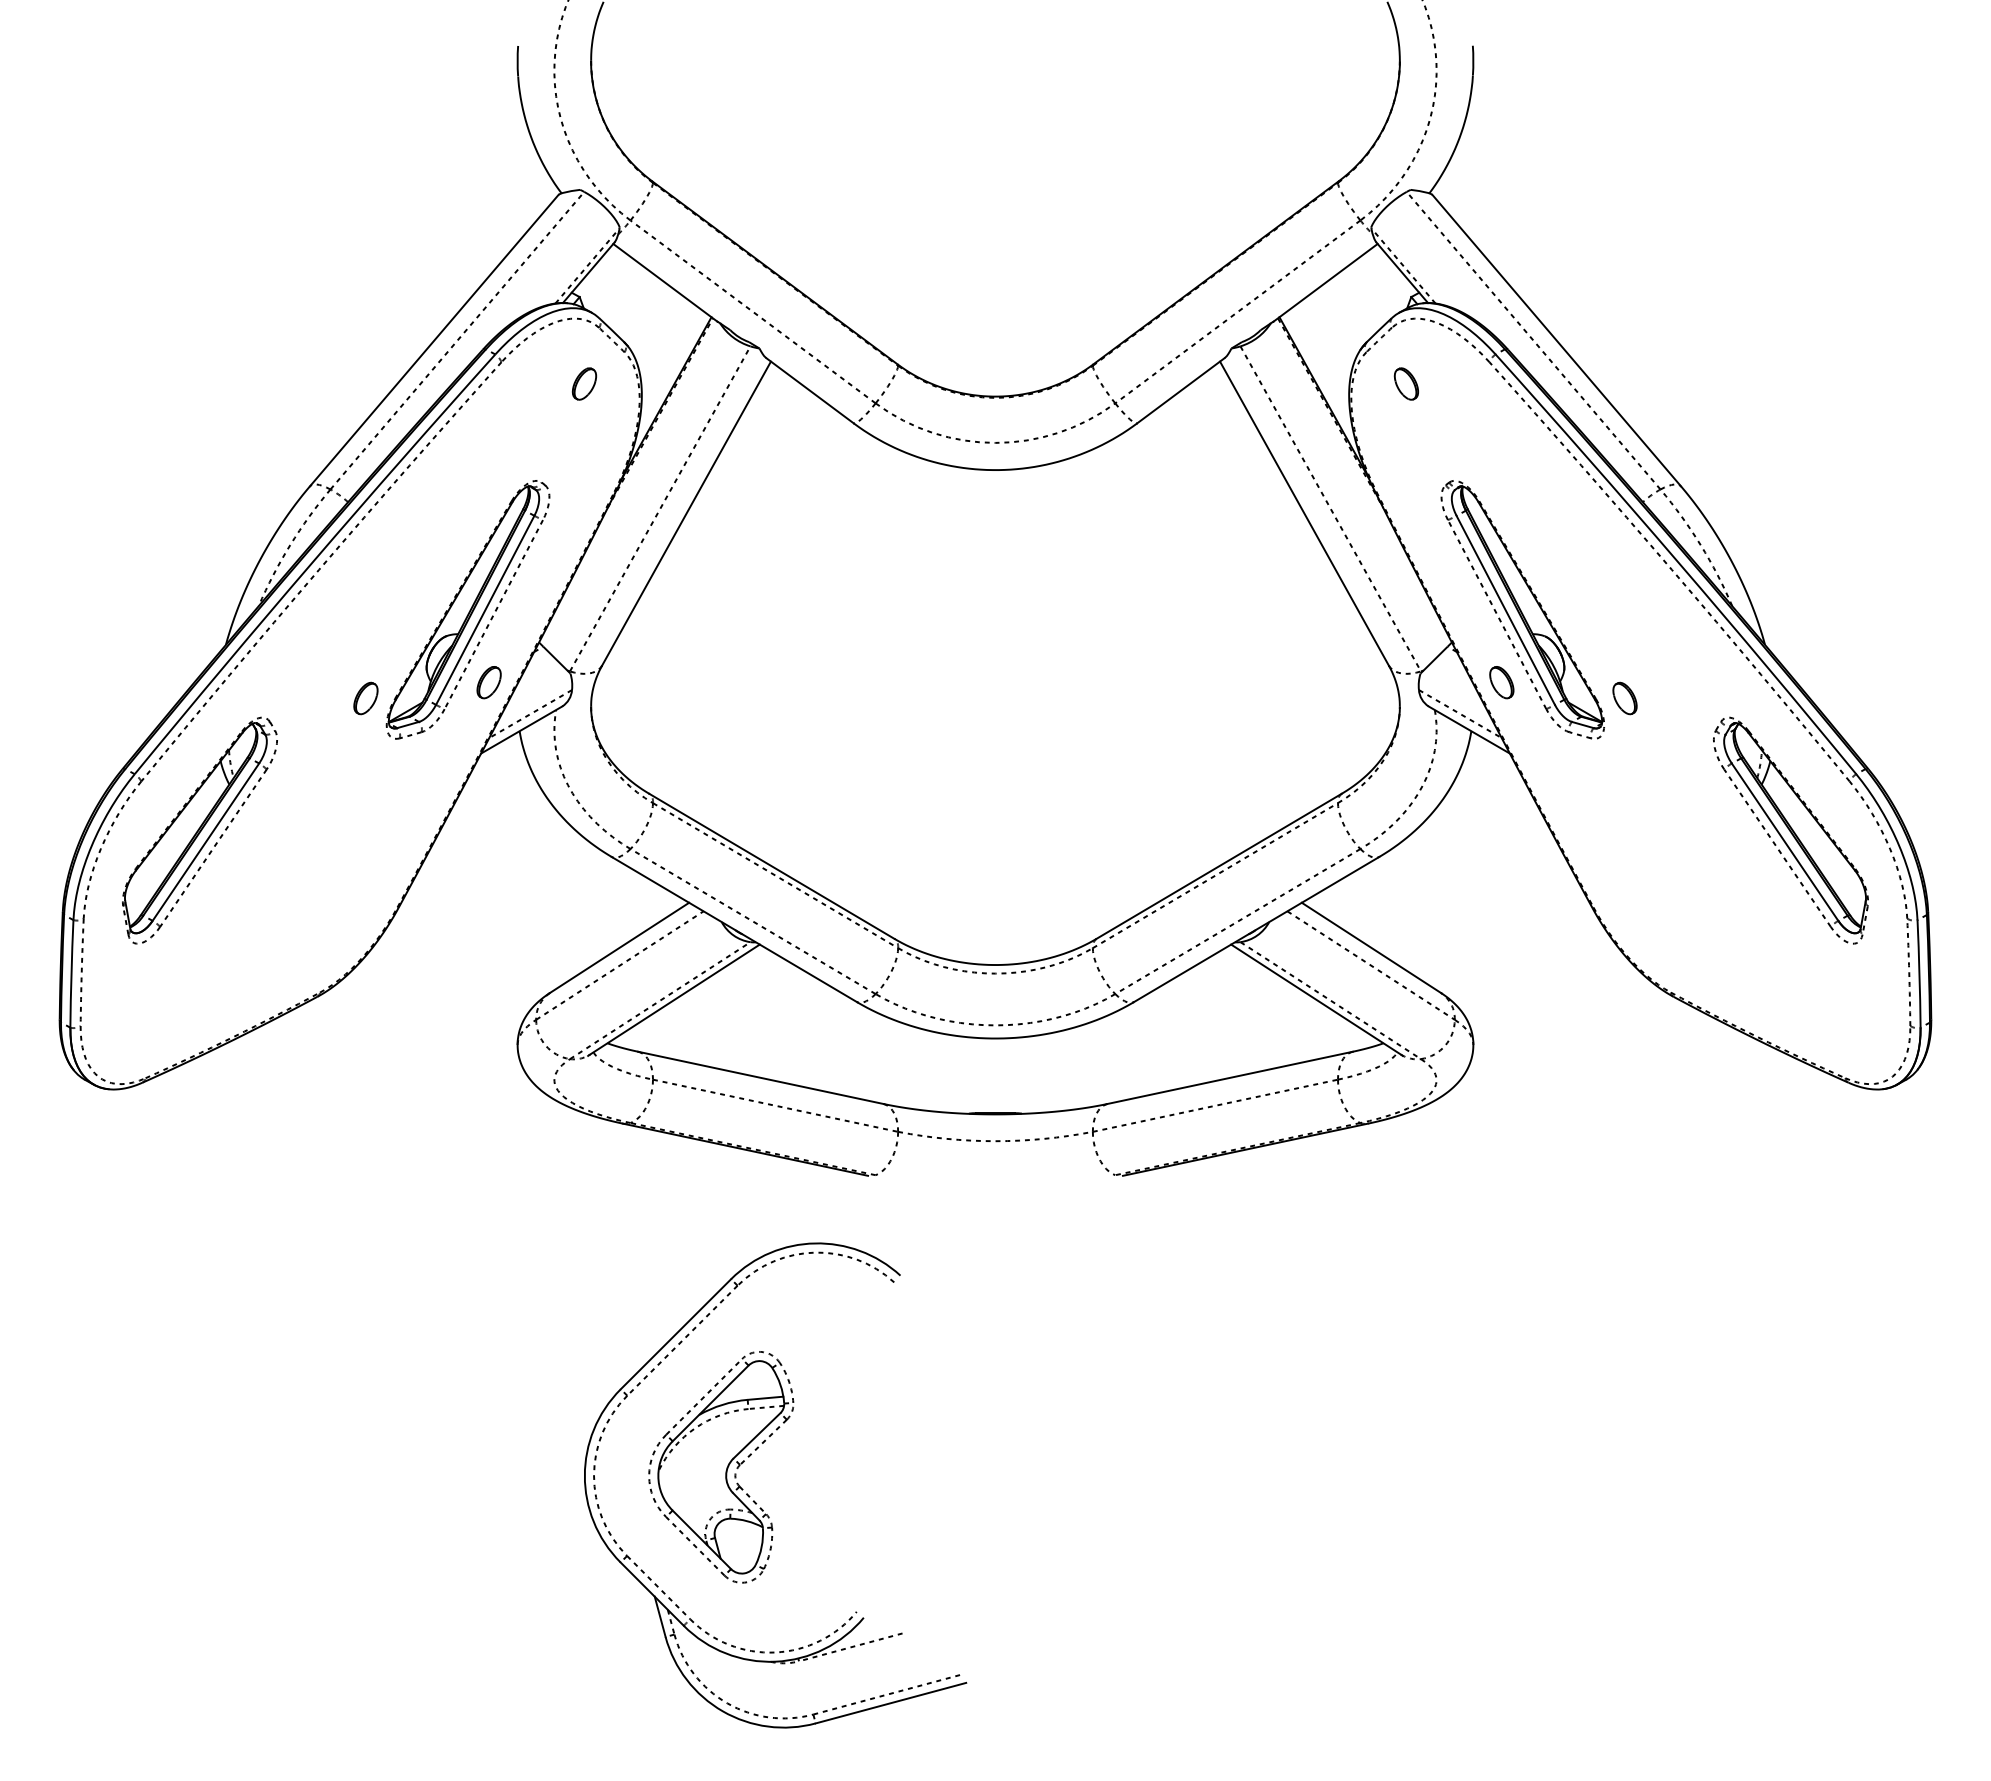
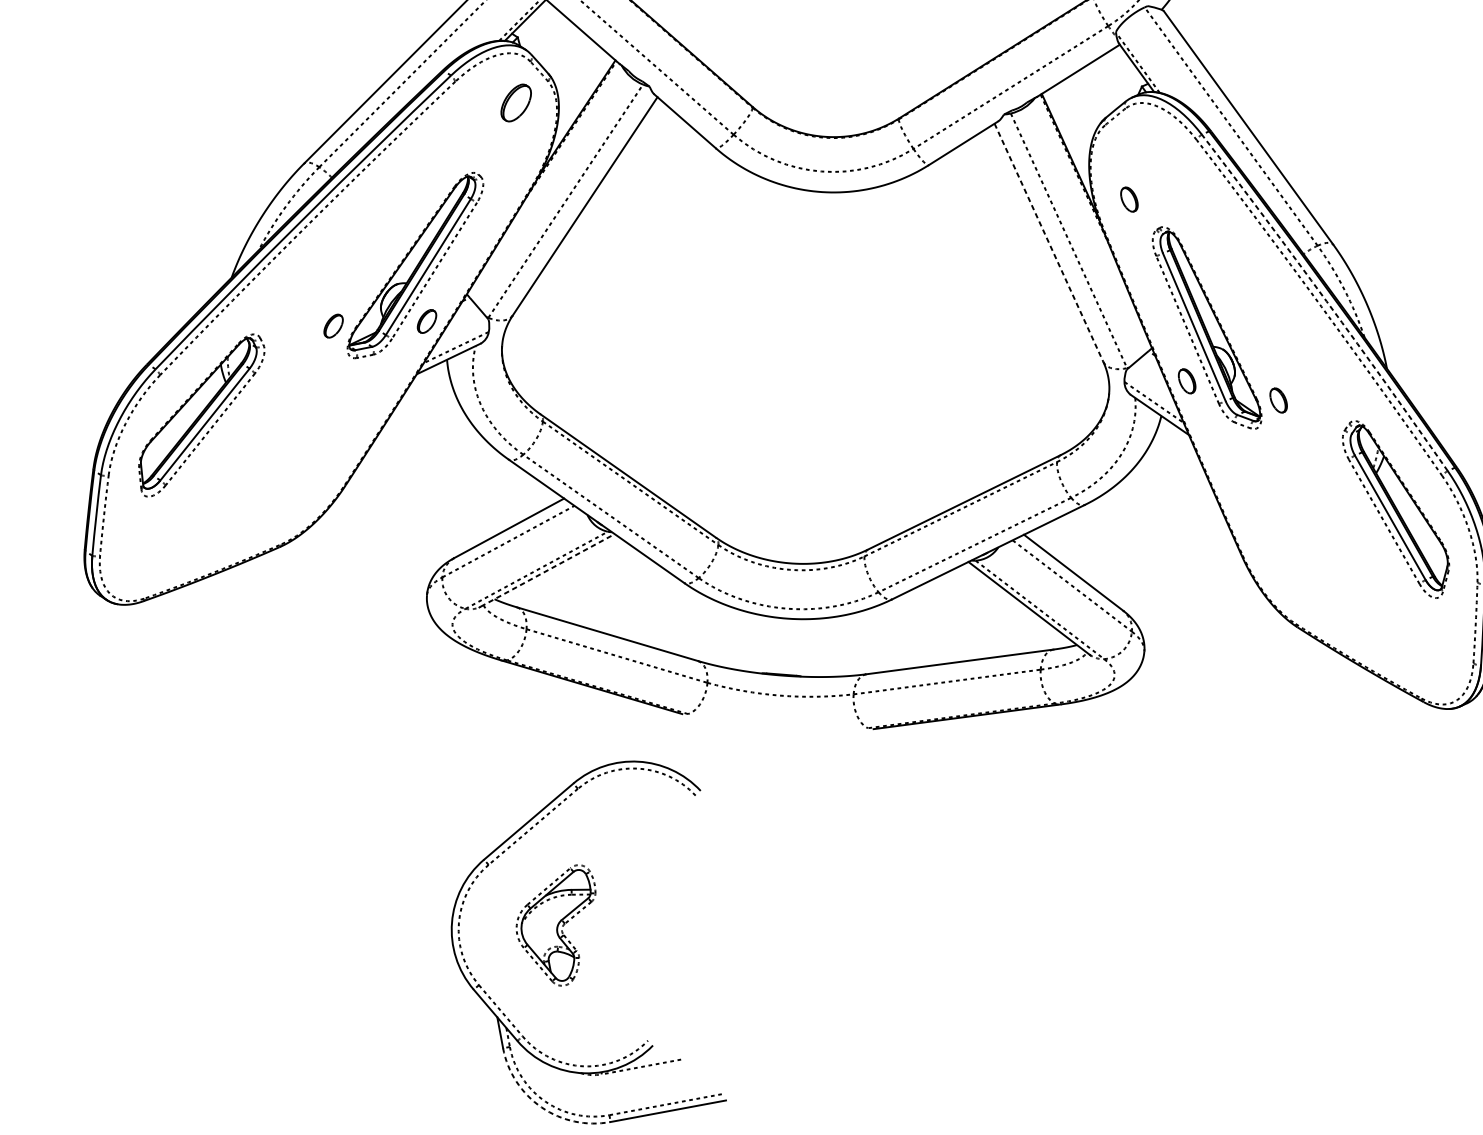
part: (584, 383) -> (516, 102), size x1.6
part: (1405, 383) -> (1128, 199), moved
line: (1304, 513) -> (1049, 242), solid -> dashed
arc: (1678, 562) -> (1326, 301), solid -> dashed
line: (675, 999) -> (548, 570), solid -> dashed
part: (721, 1467) -> (555, 924), size x0.7
arc: (722, 1711) -> (541, 1107), solid -> dashed

